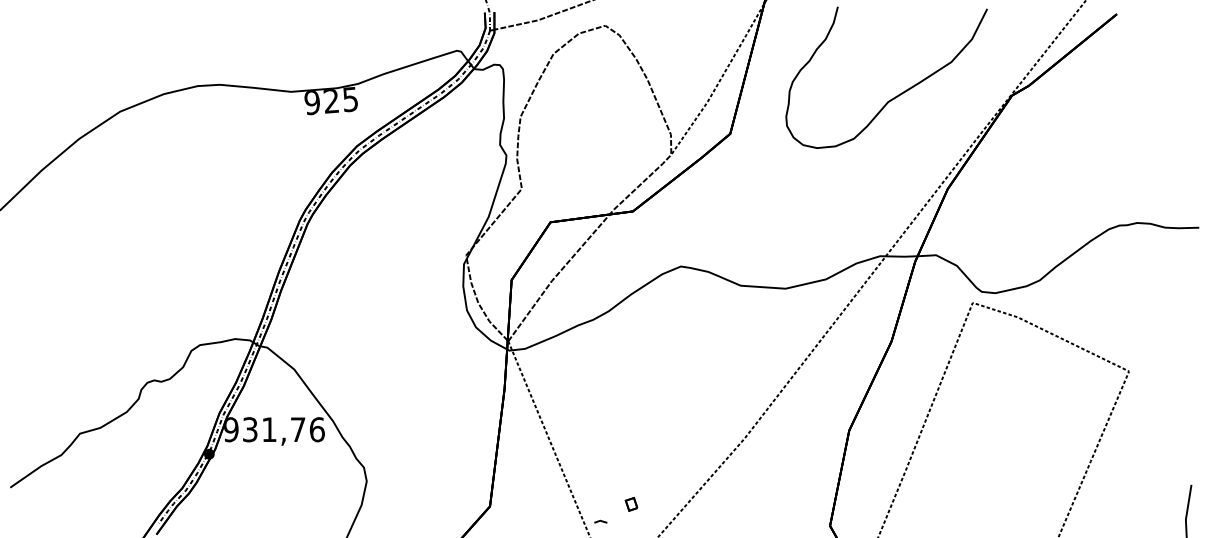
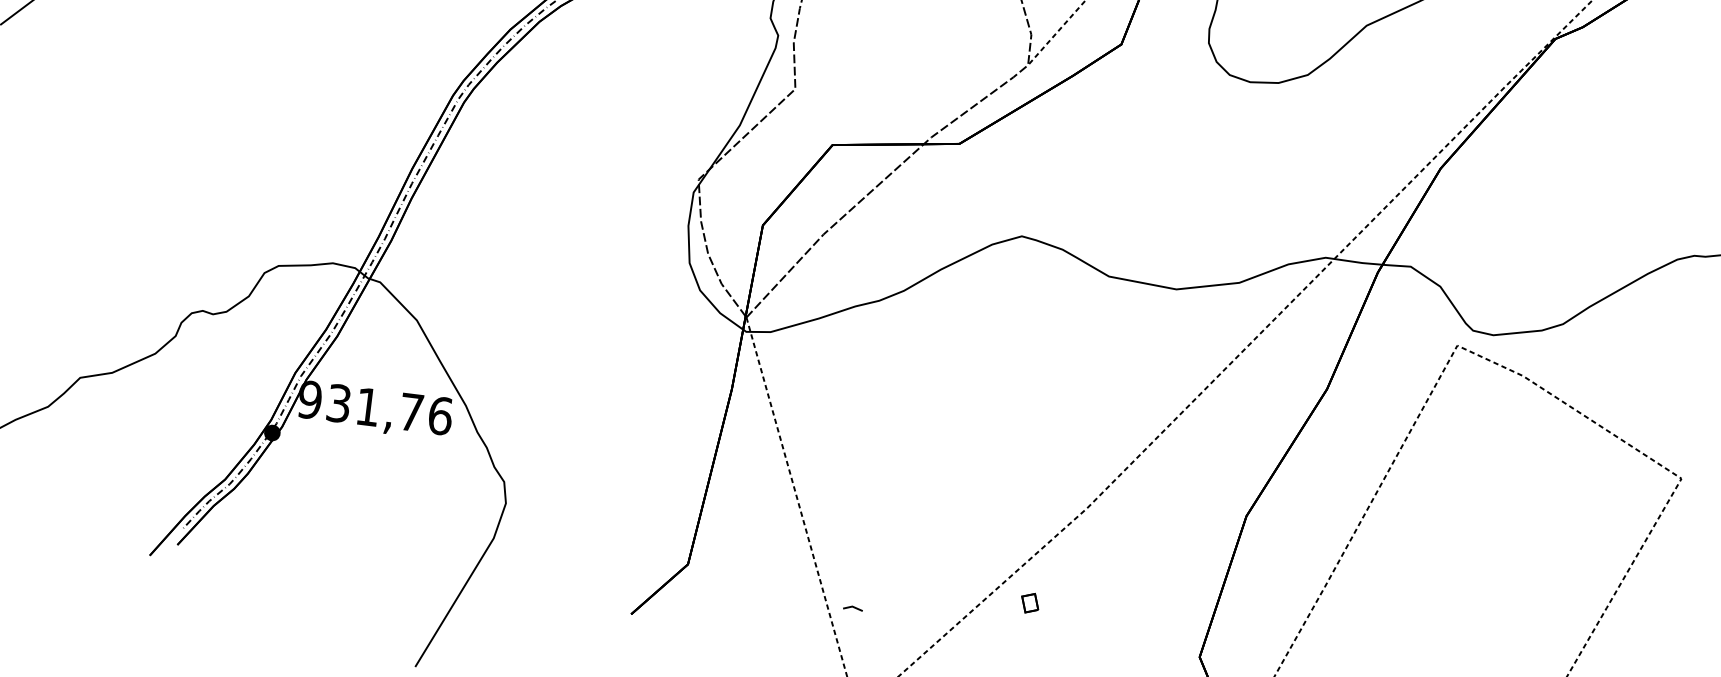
part: (631, 503) -> (1030, 601), moved

